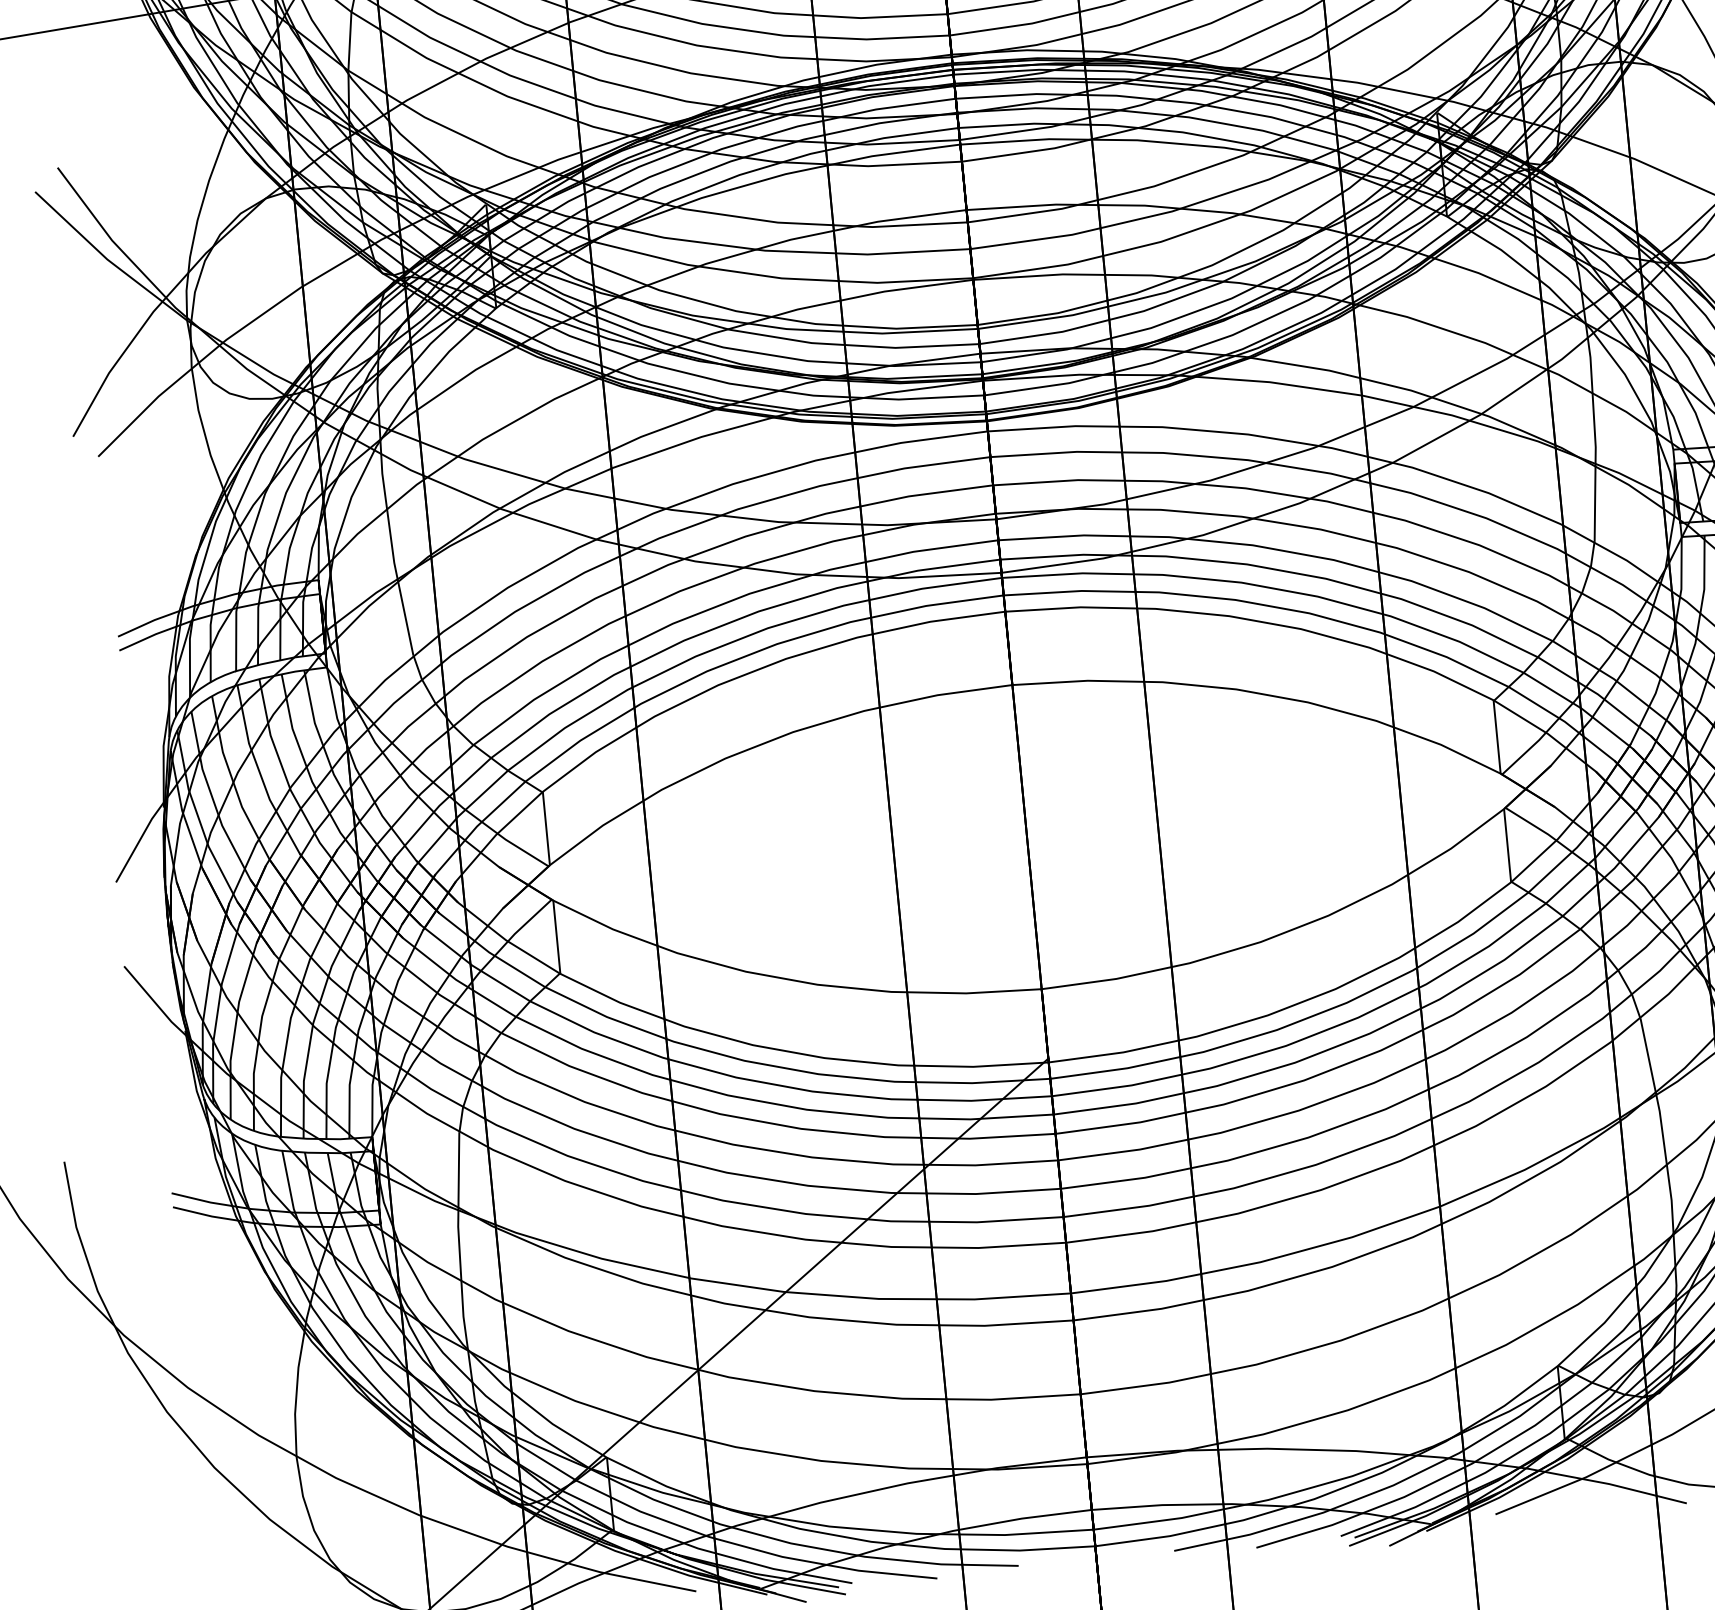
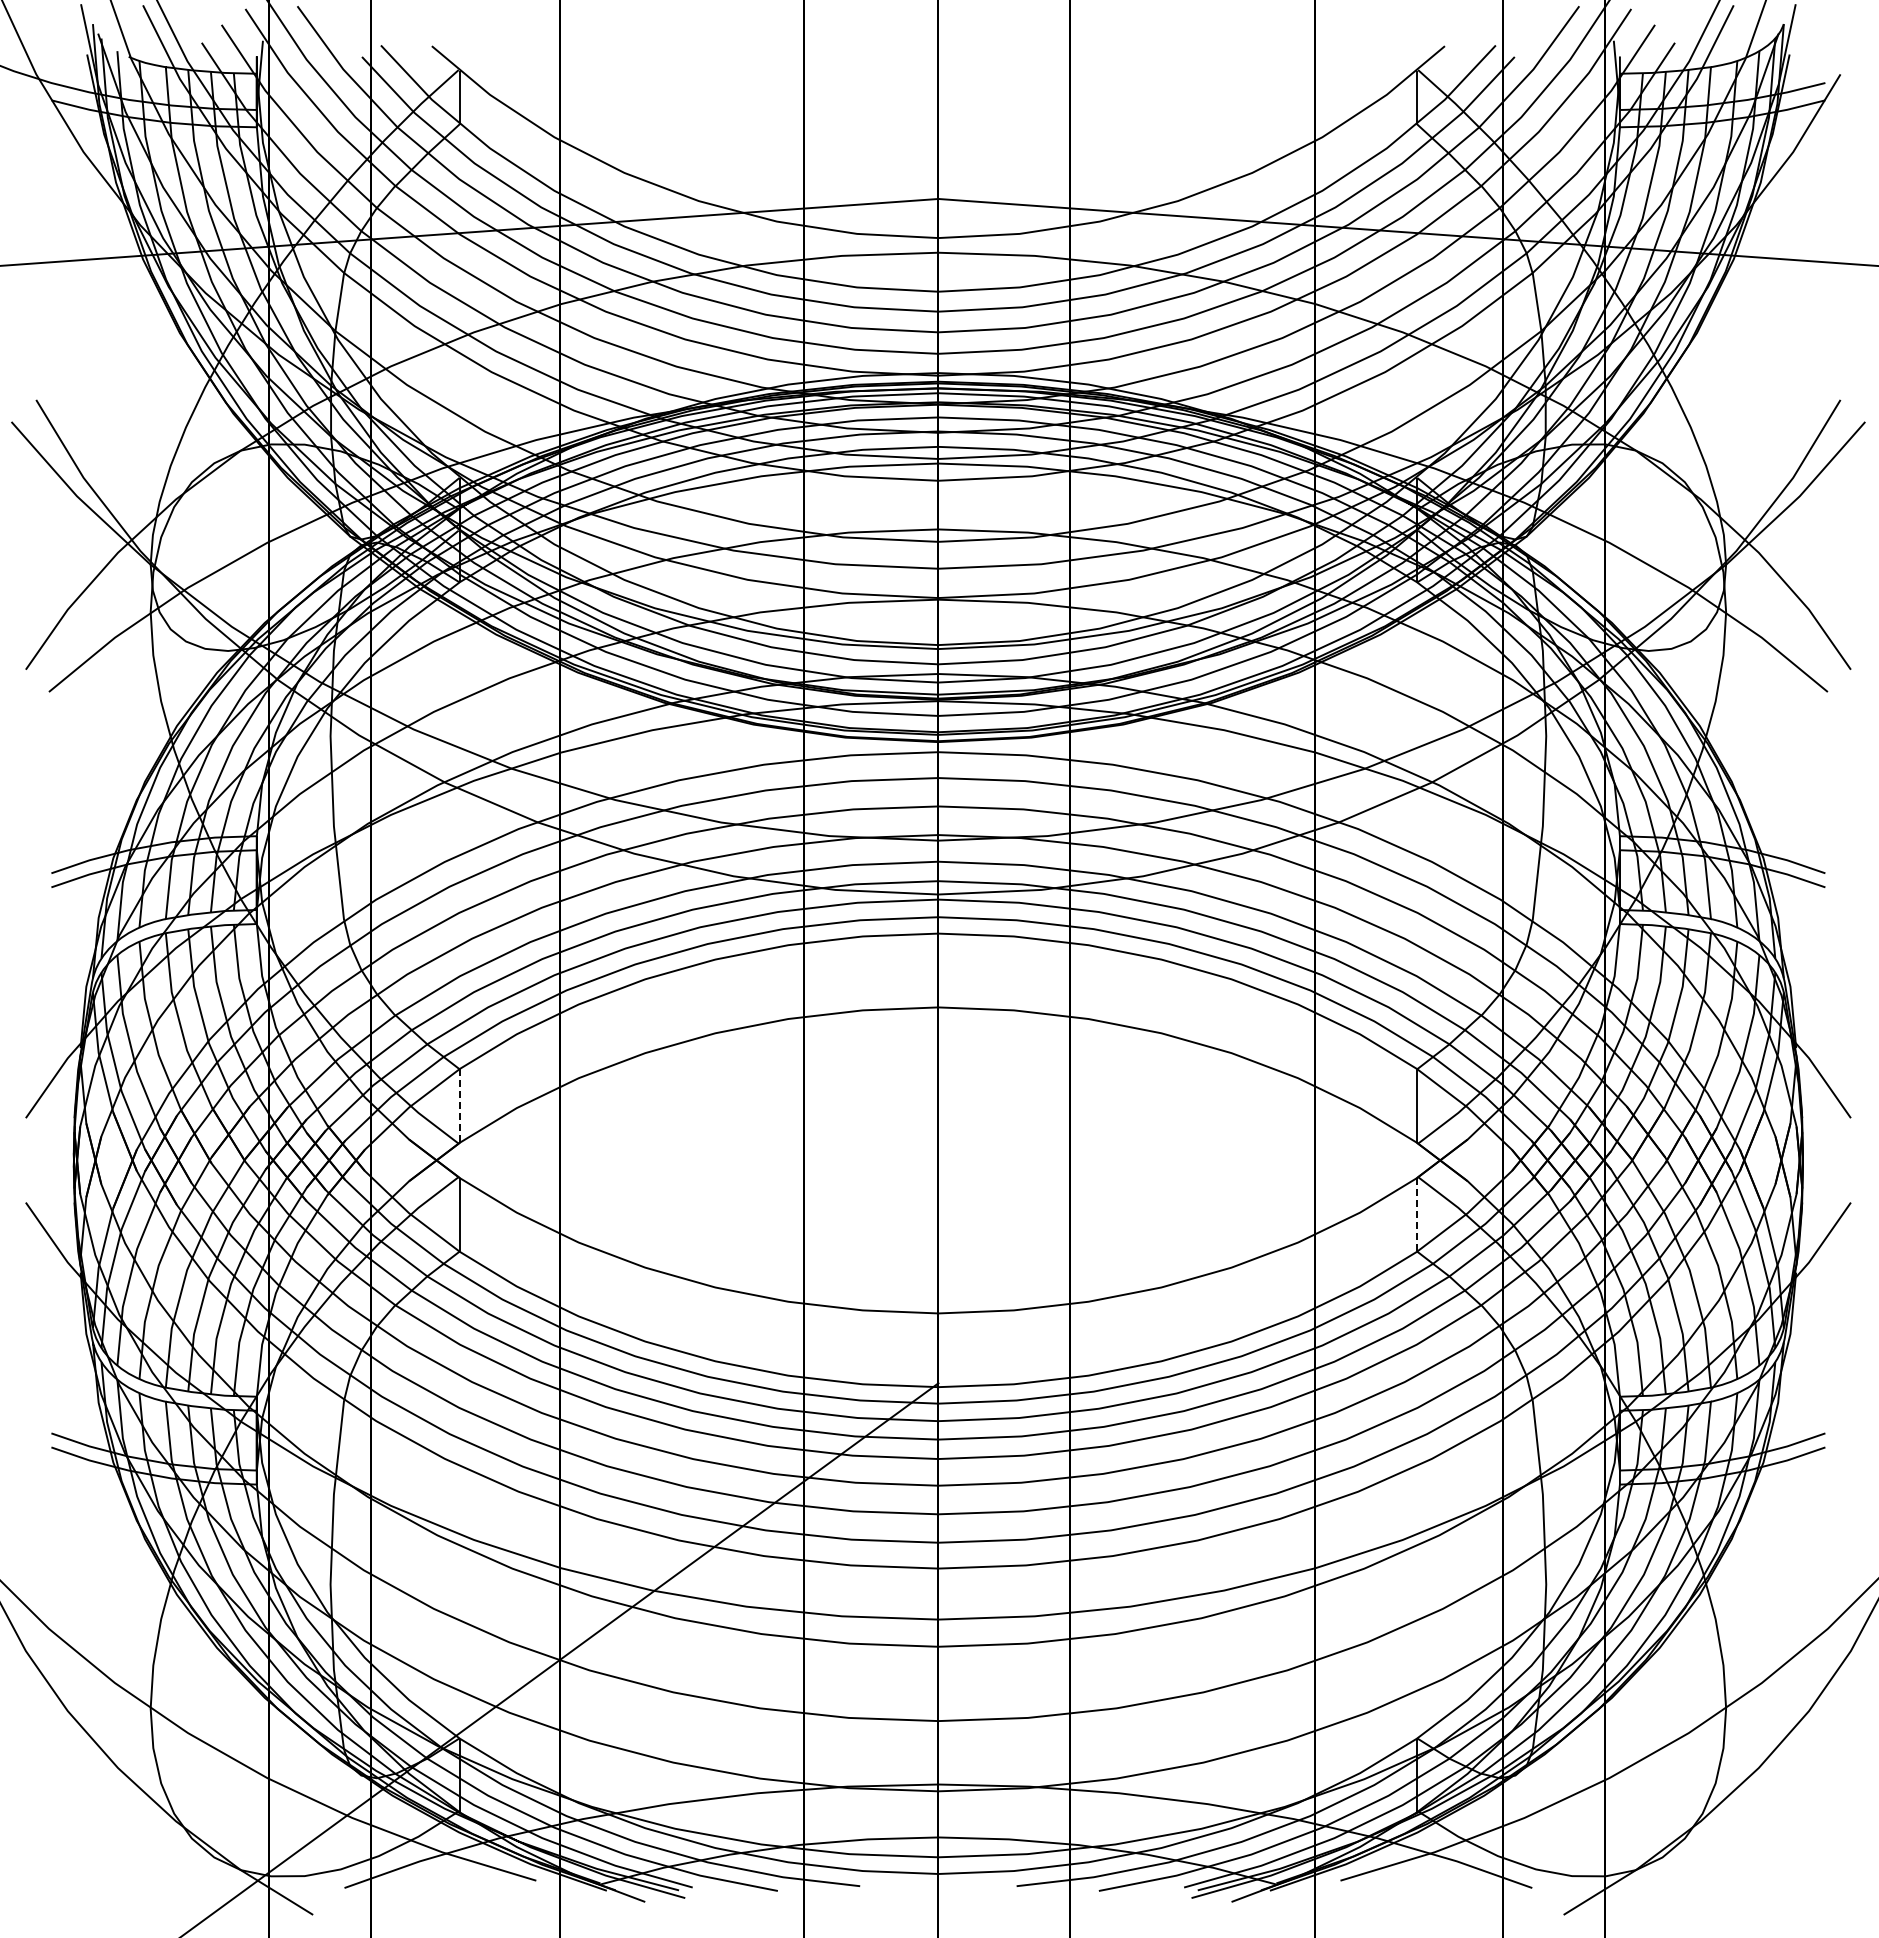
line: (546, 828) -> (460, 1105), solid -> dashed
line: (1507, 846) -> (1416, 1215), solid -> dashed

